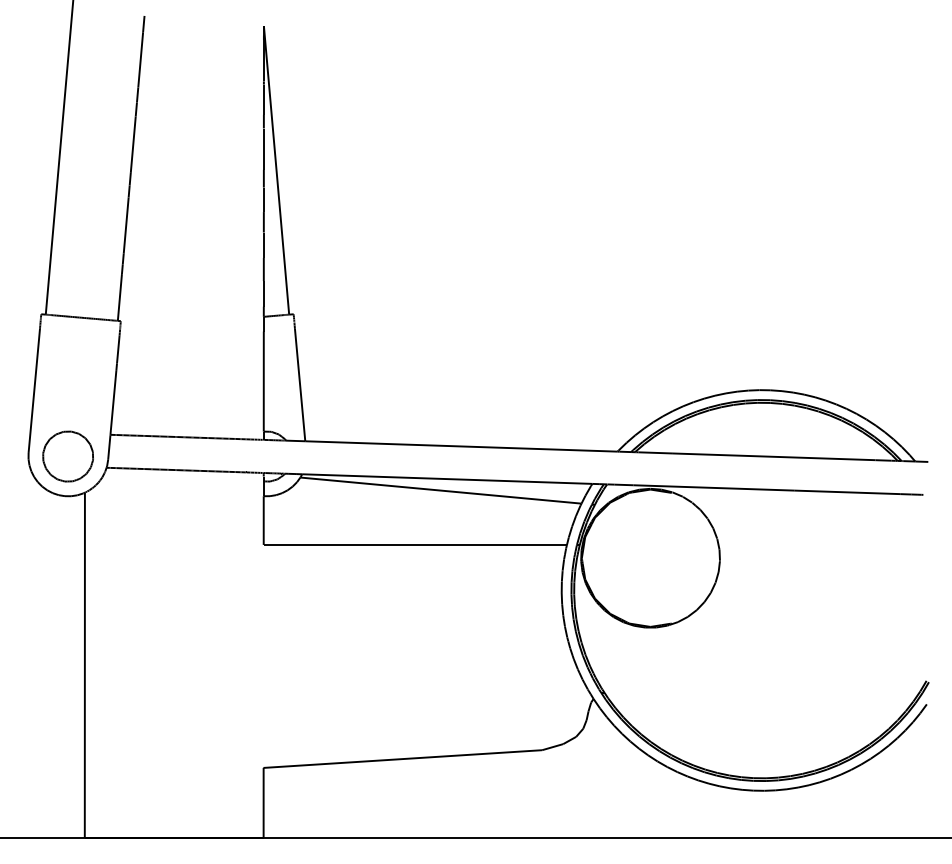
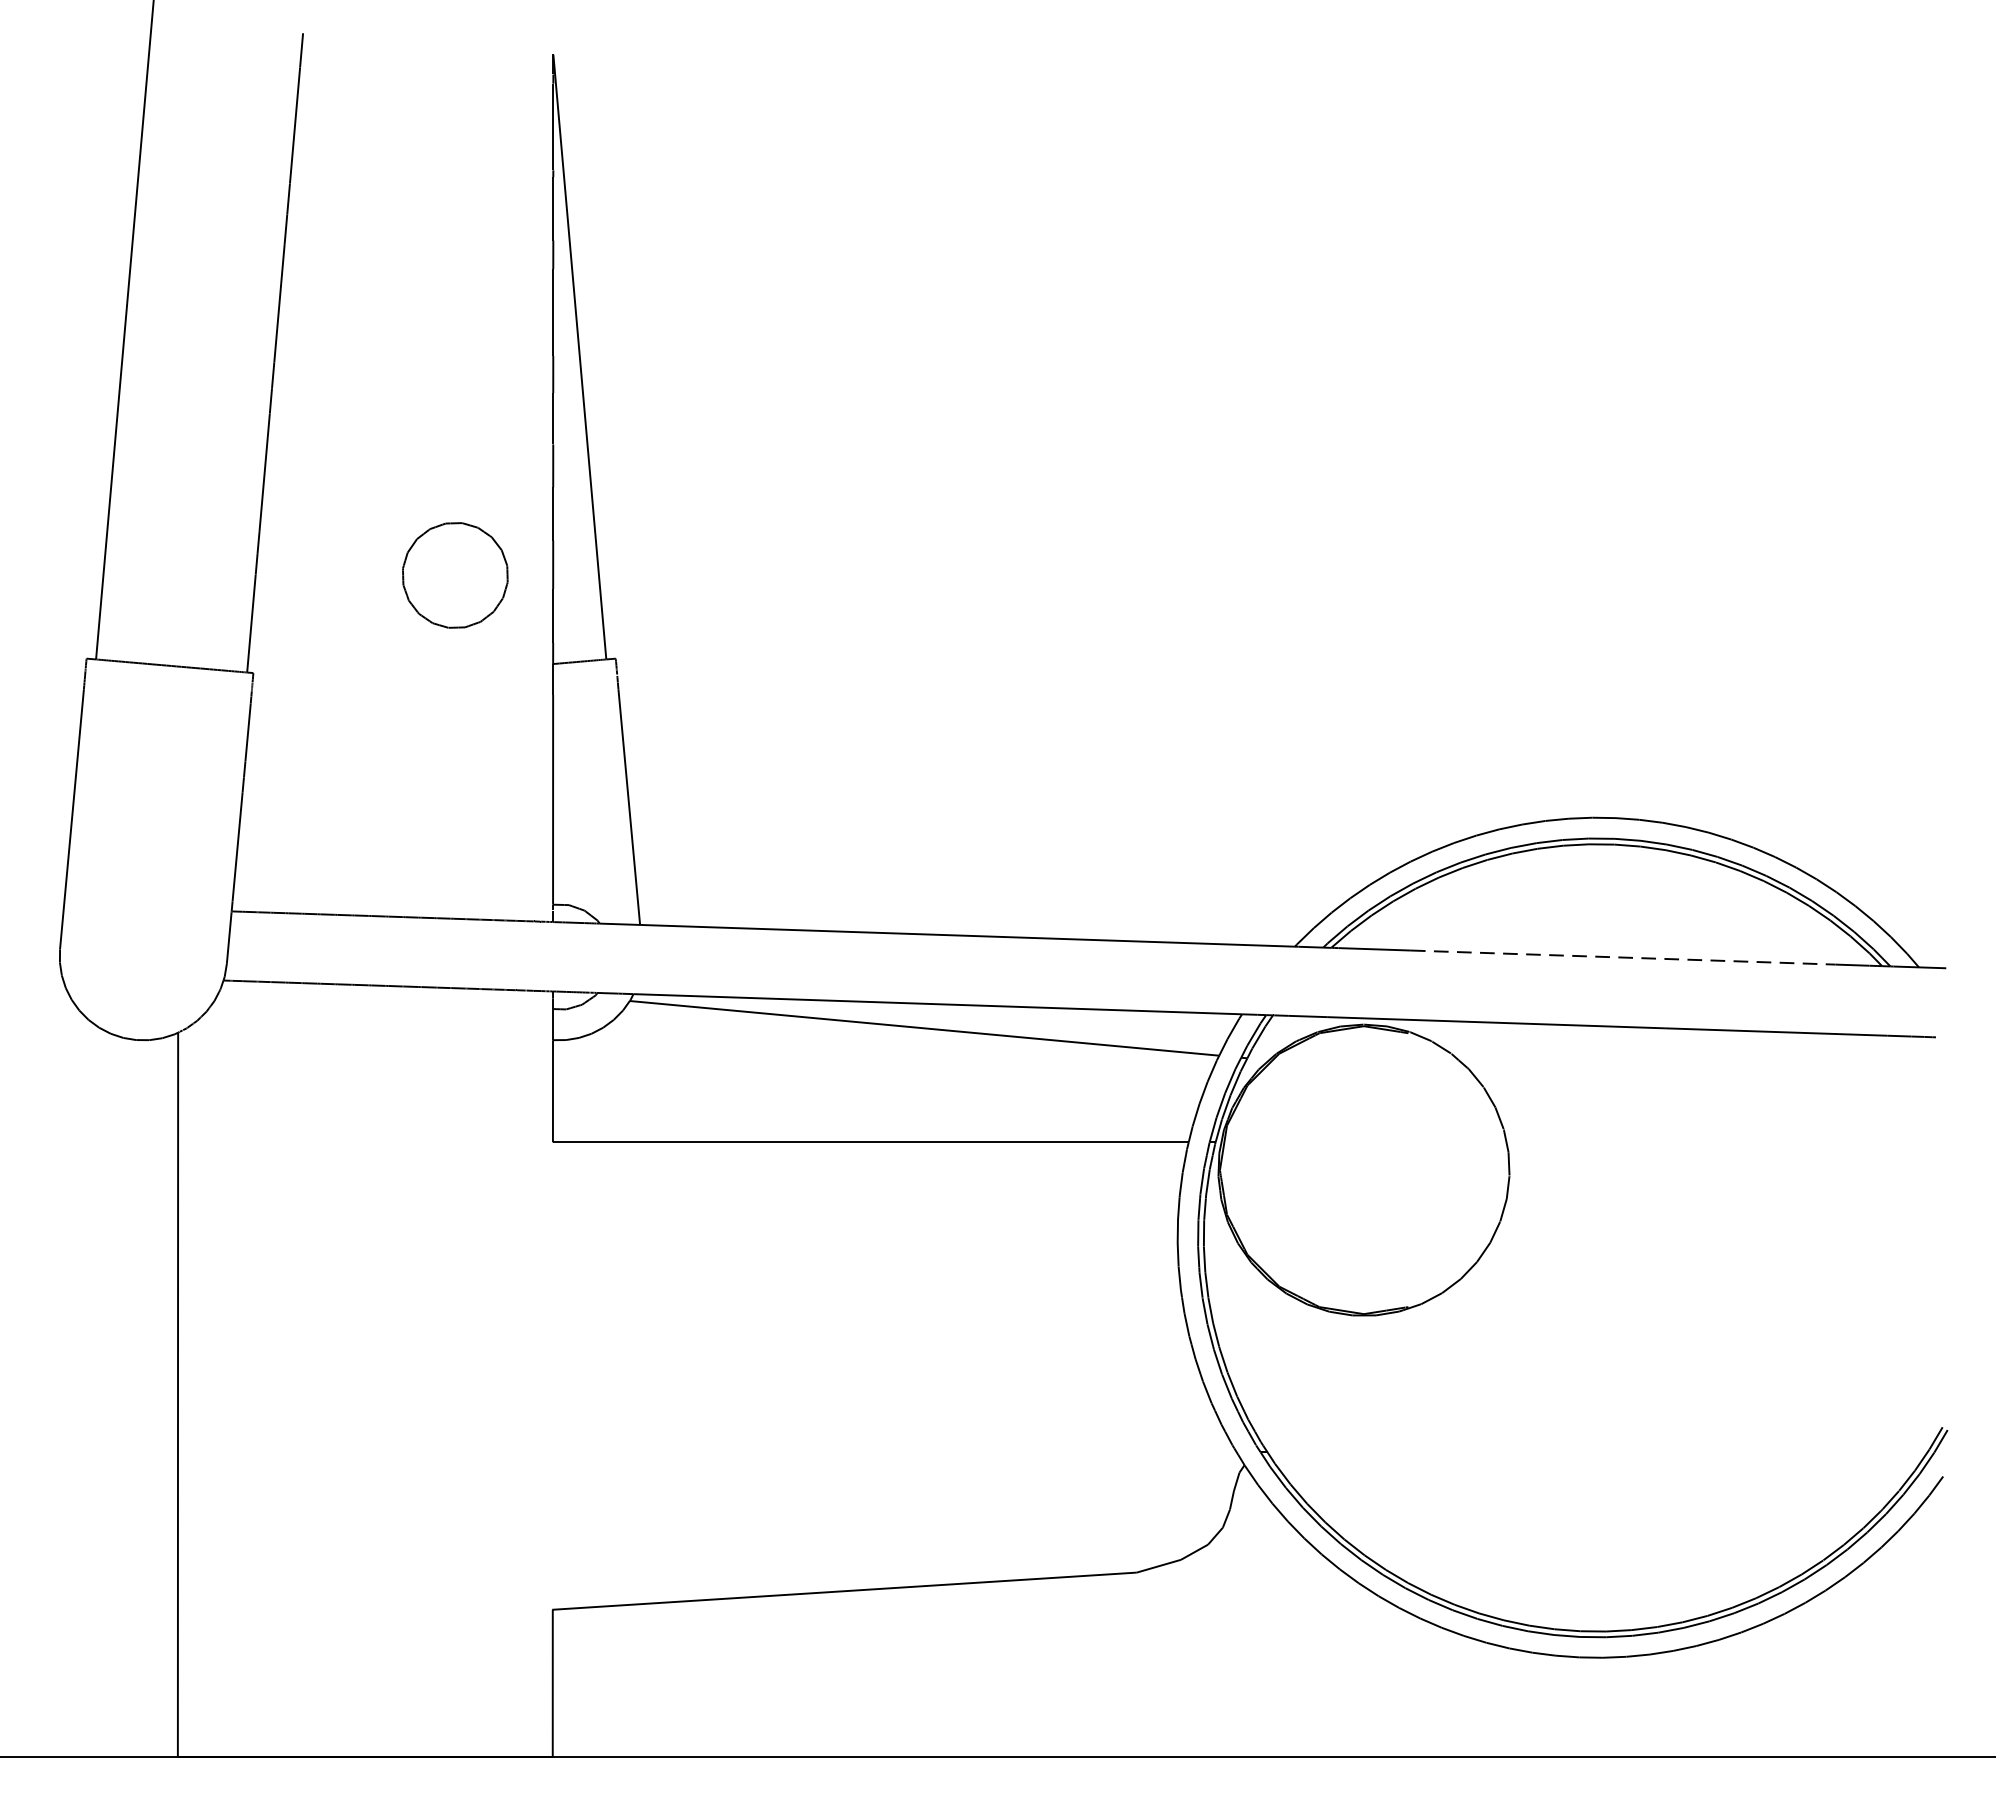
part: (67, 456) -> (453, 575), moved
line: (774, 456) -> (1623, 956), solid -> dashed

